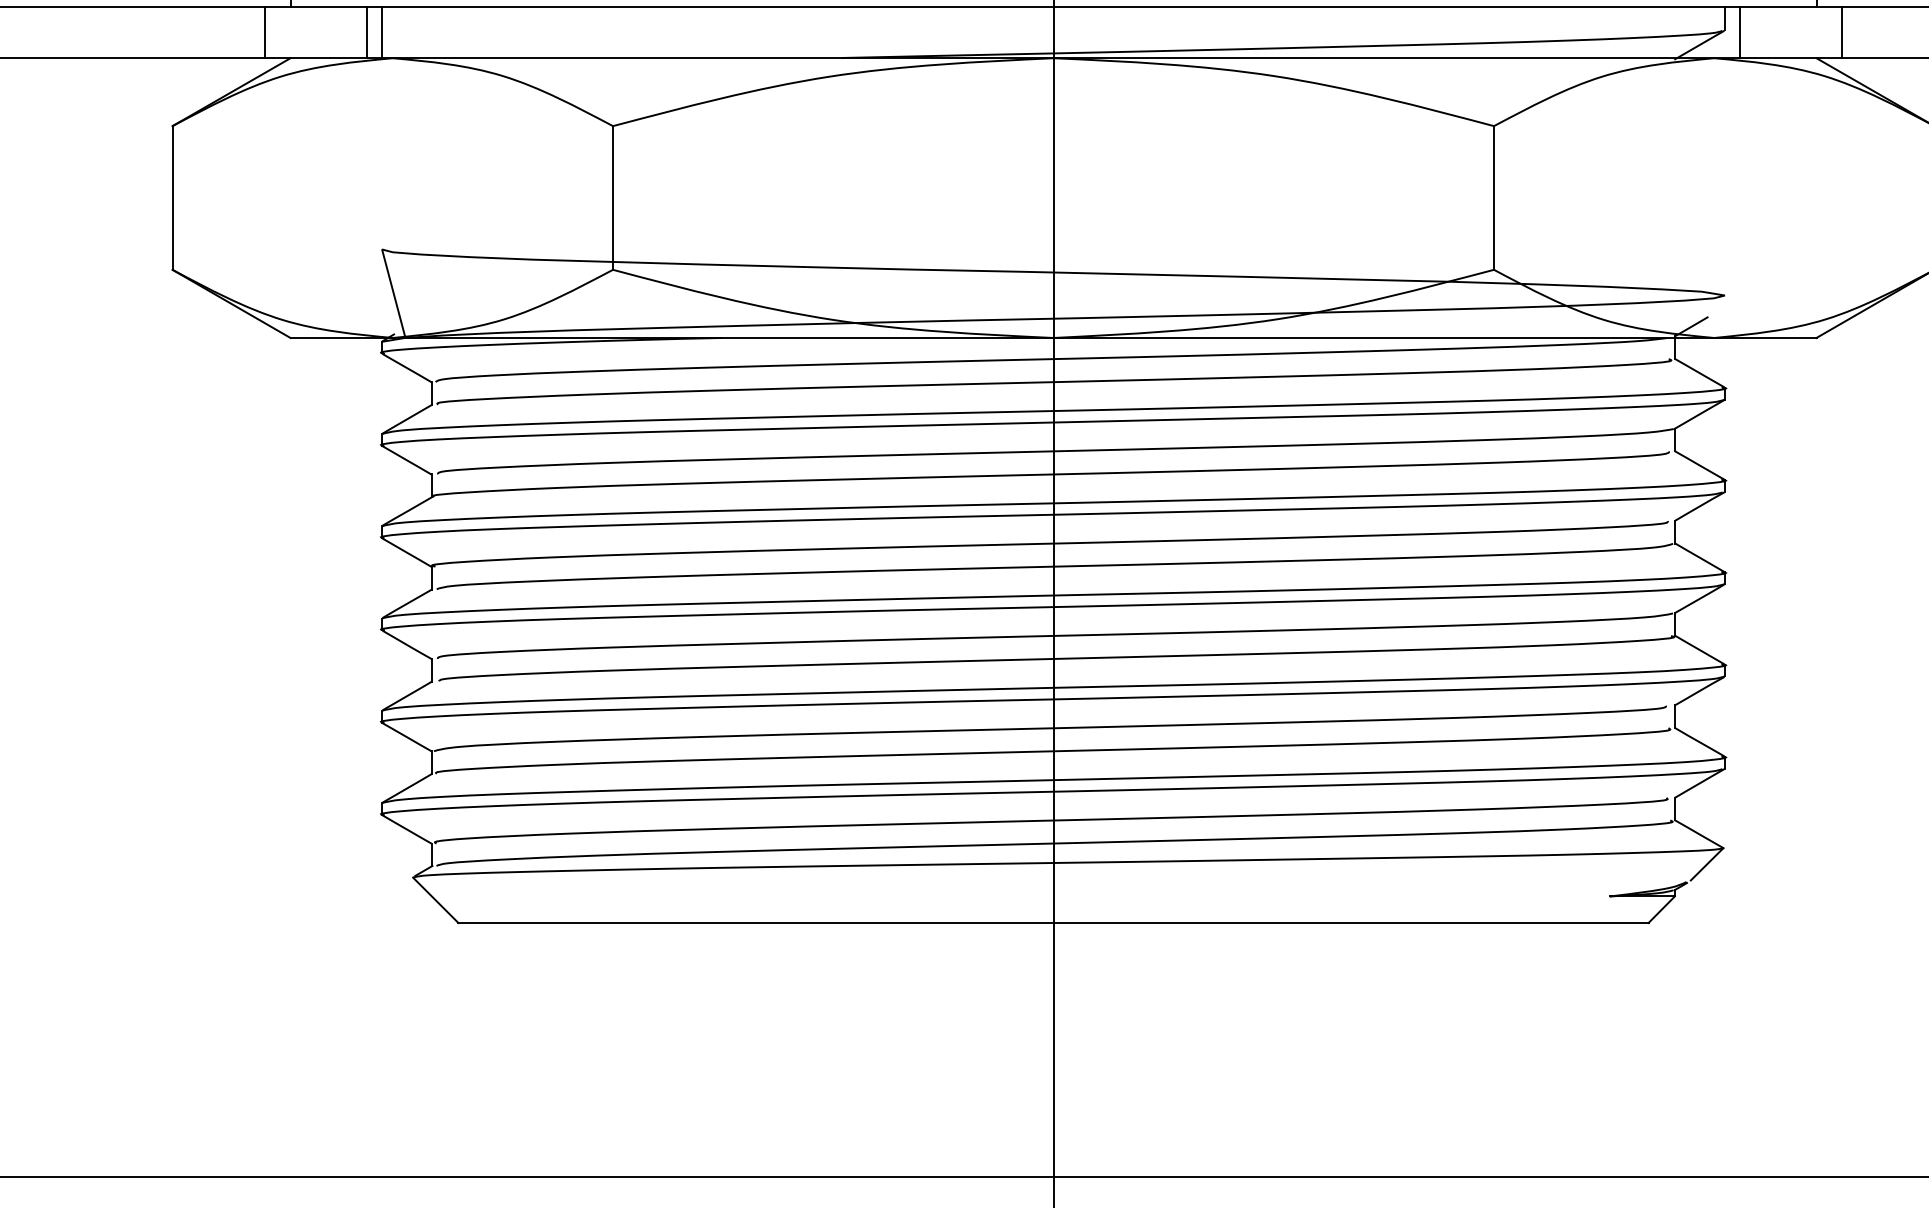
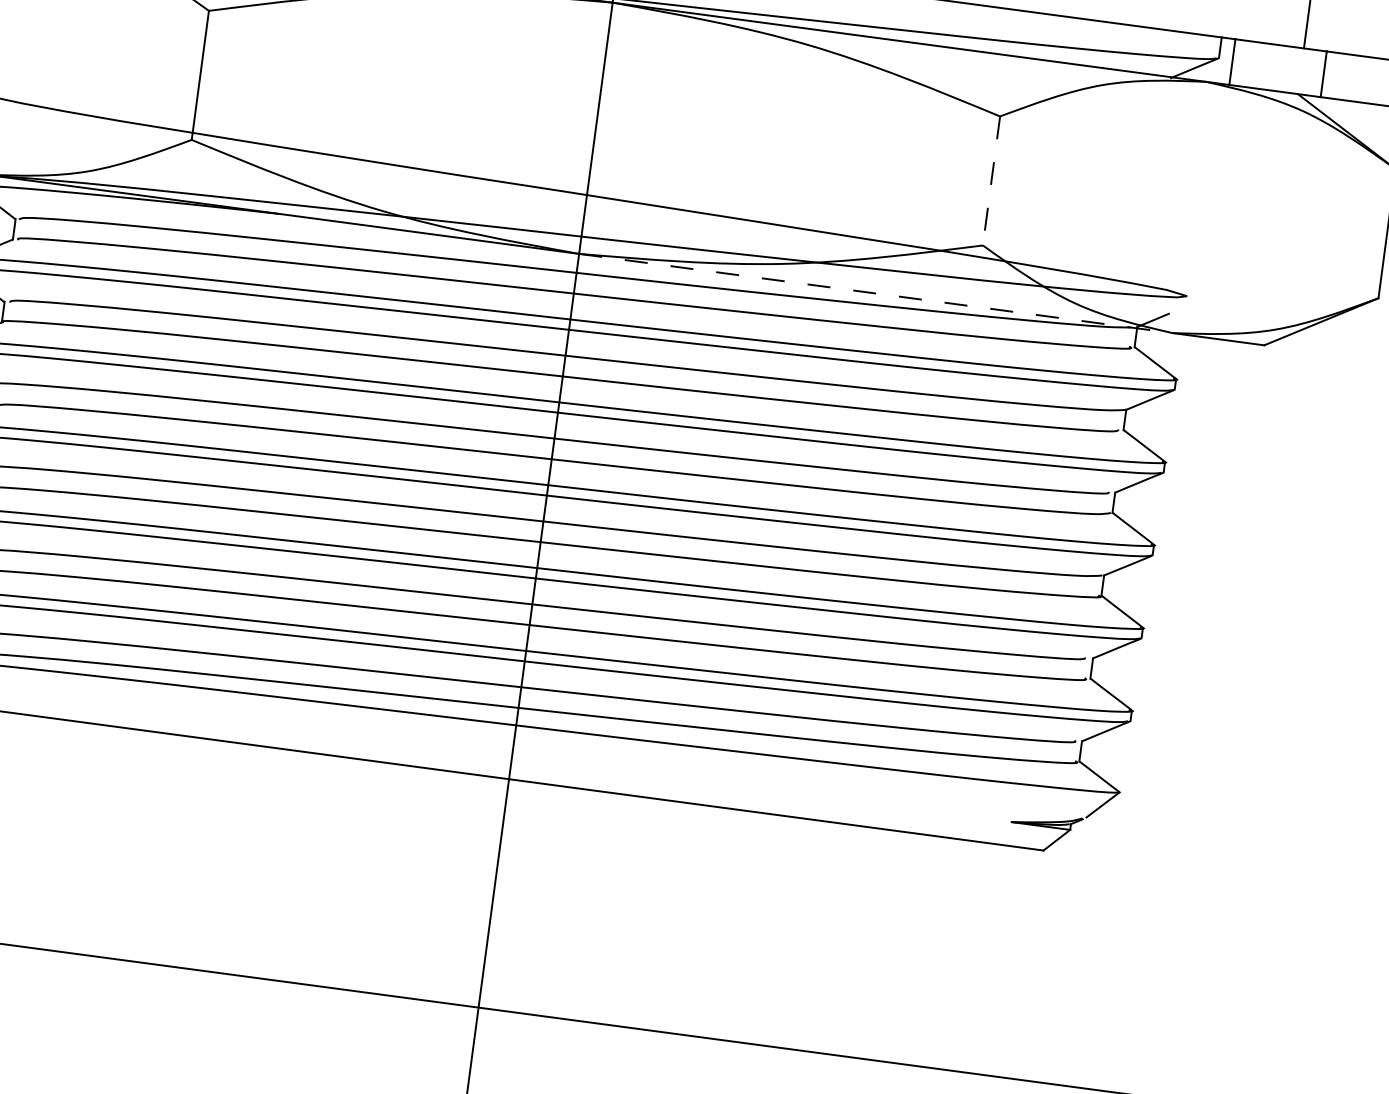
line: (1494, 197) -> (992, 180), solid -> dashed
line: (1384, 337) -> (876, 293), solid -> dashed

